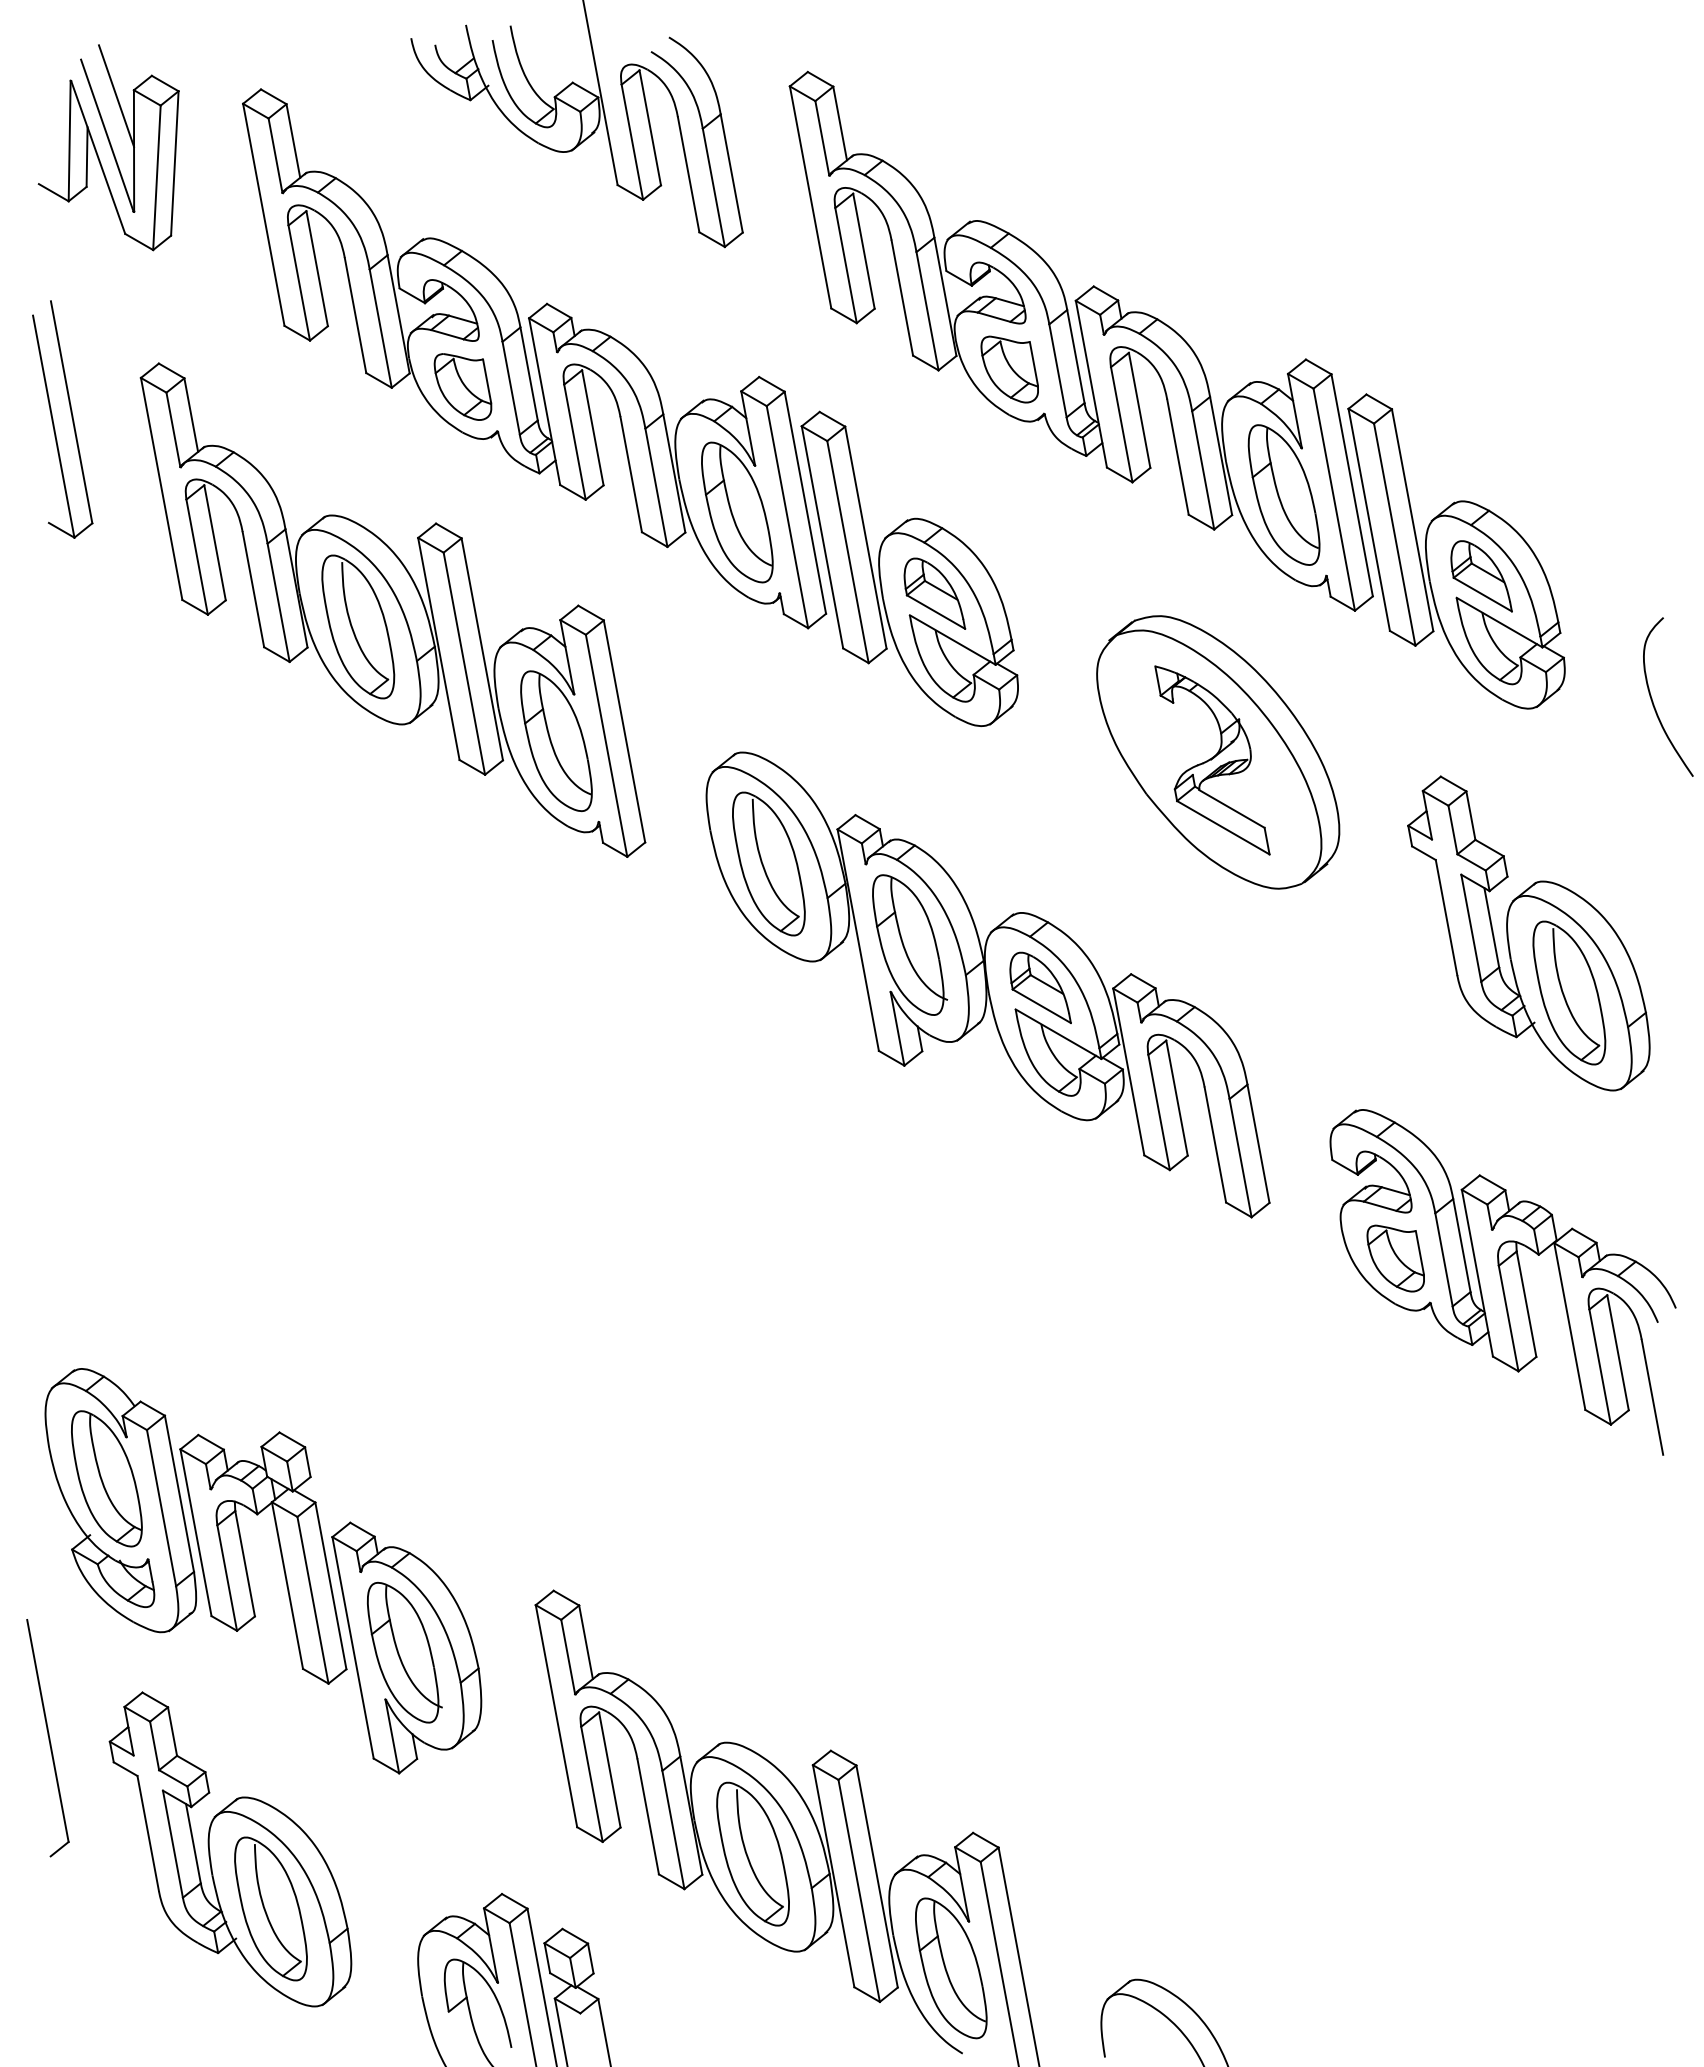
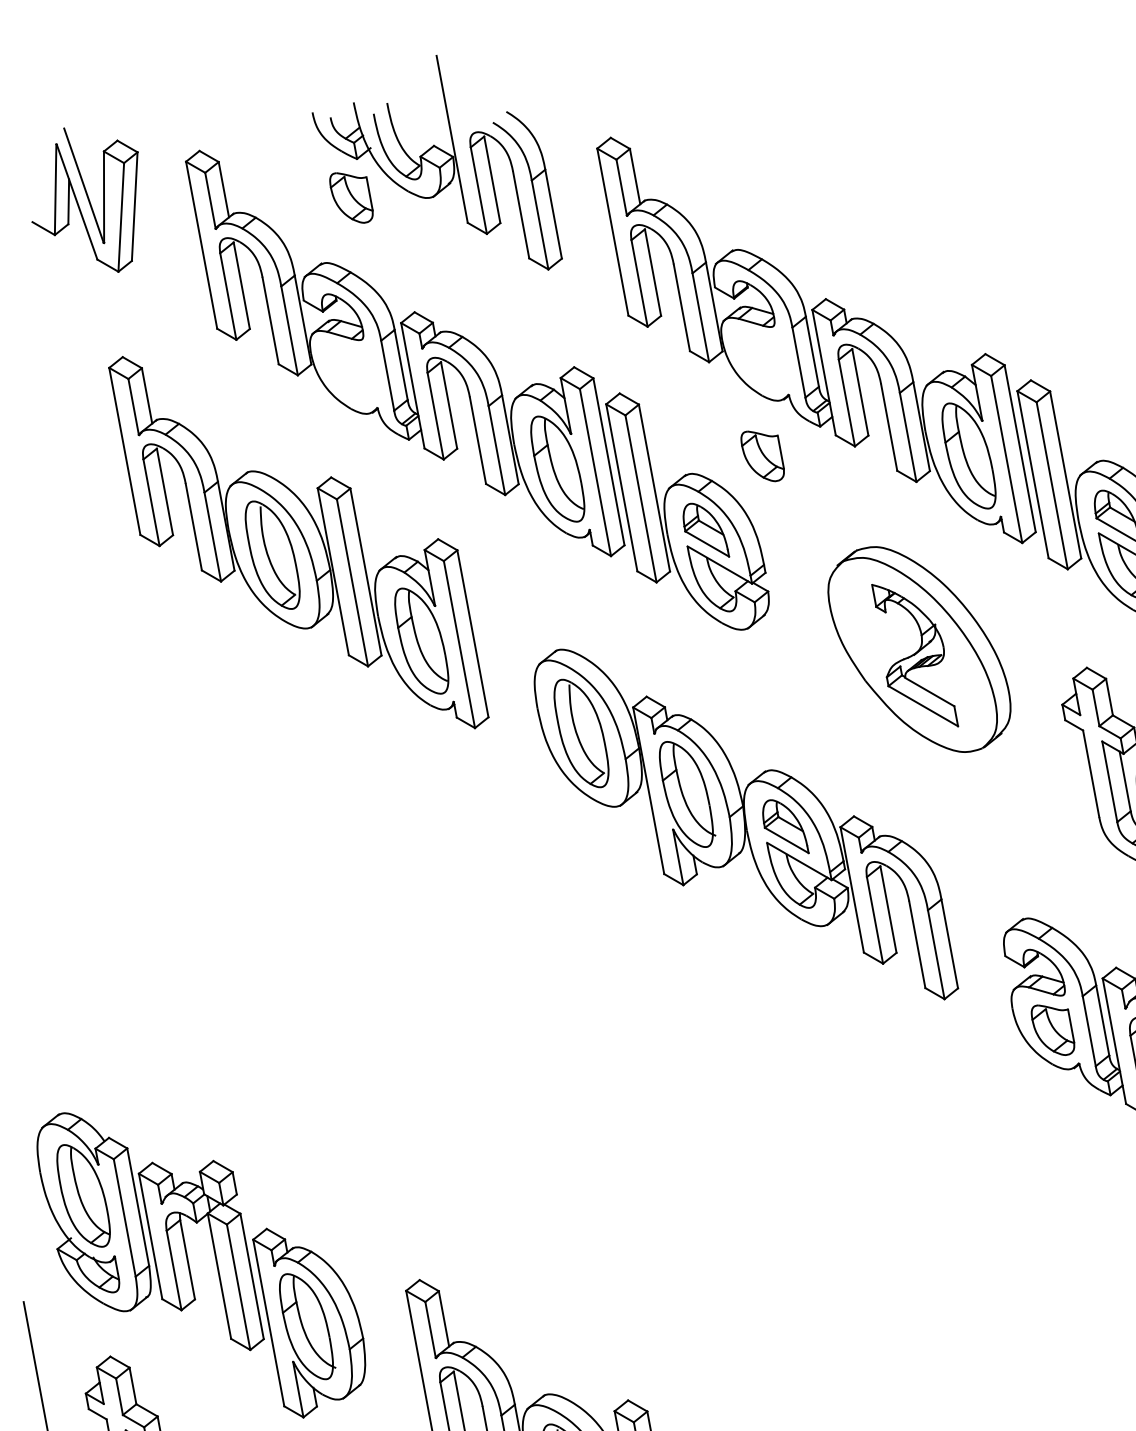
line: (116, 95) -> (90, 155), removed
part: (1009, 369) -> (762, 456), moved
part: (462, 386) -> (351, 197), moved
part: (54, 423) -> (44, 402), removed

